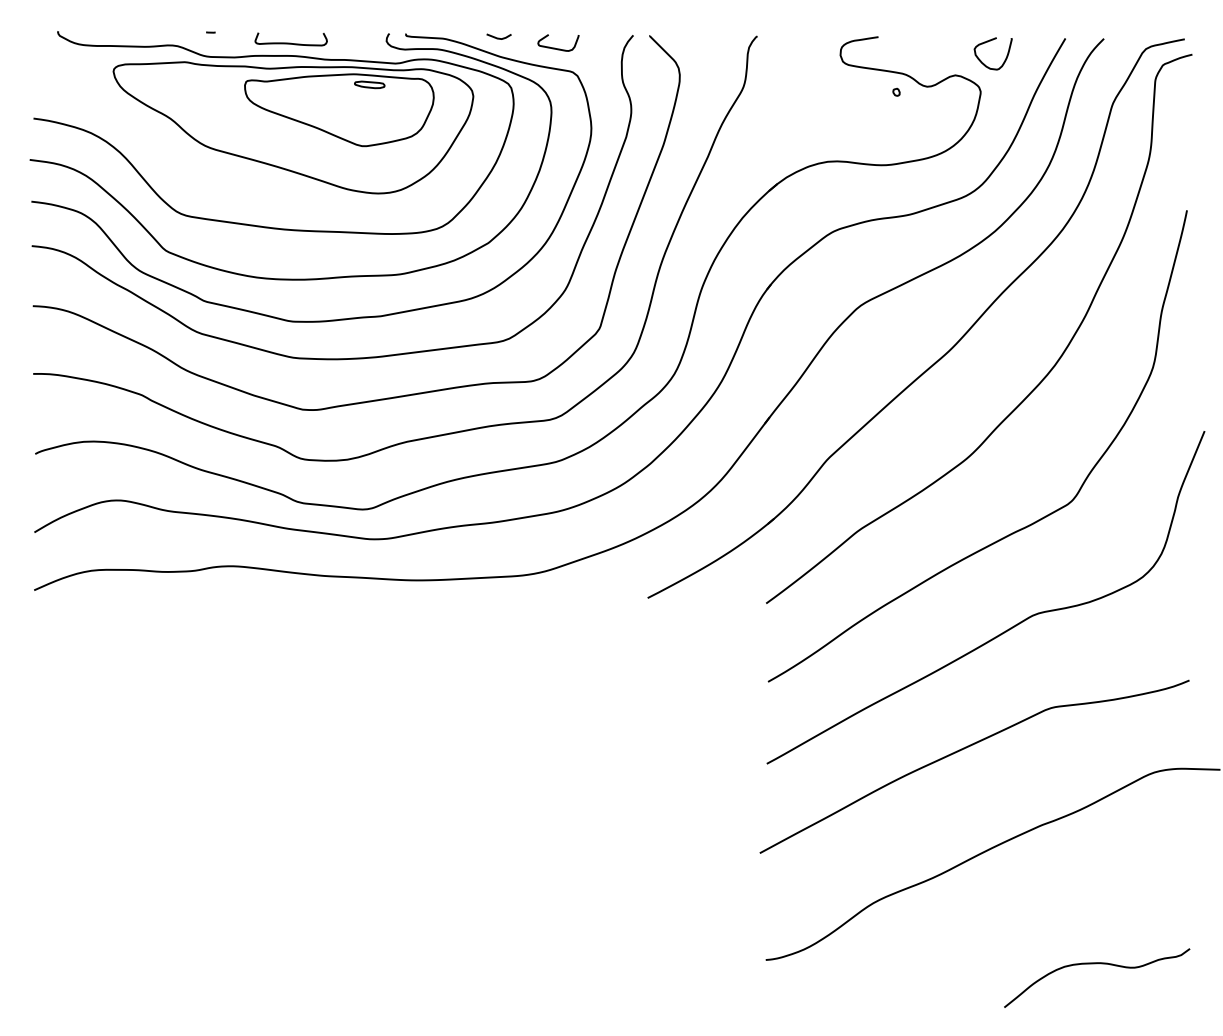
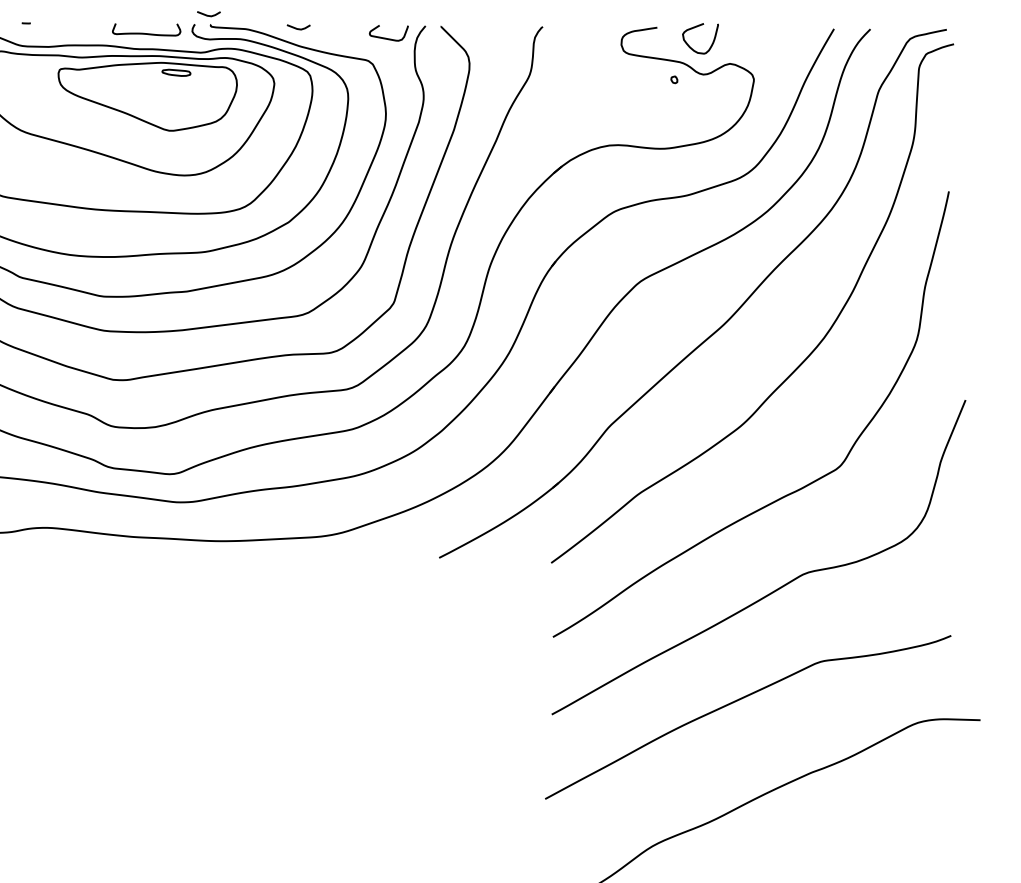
line: (403, 23) -> (208, 14), added
curve: (290, 42) -> (145, 32), moved
curve: (988, 42) -> (696, 28), moved
curve: (555, 47) -> (386, 37), moved

